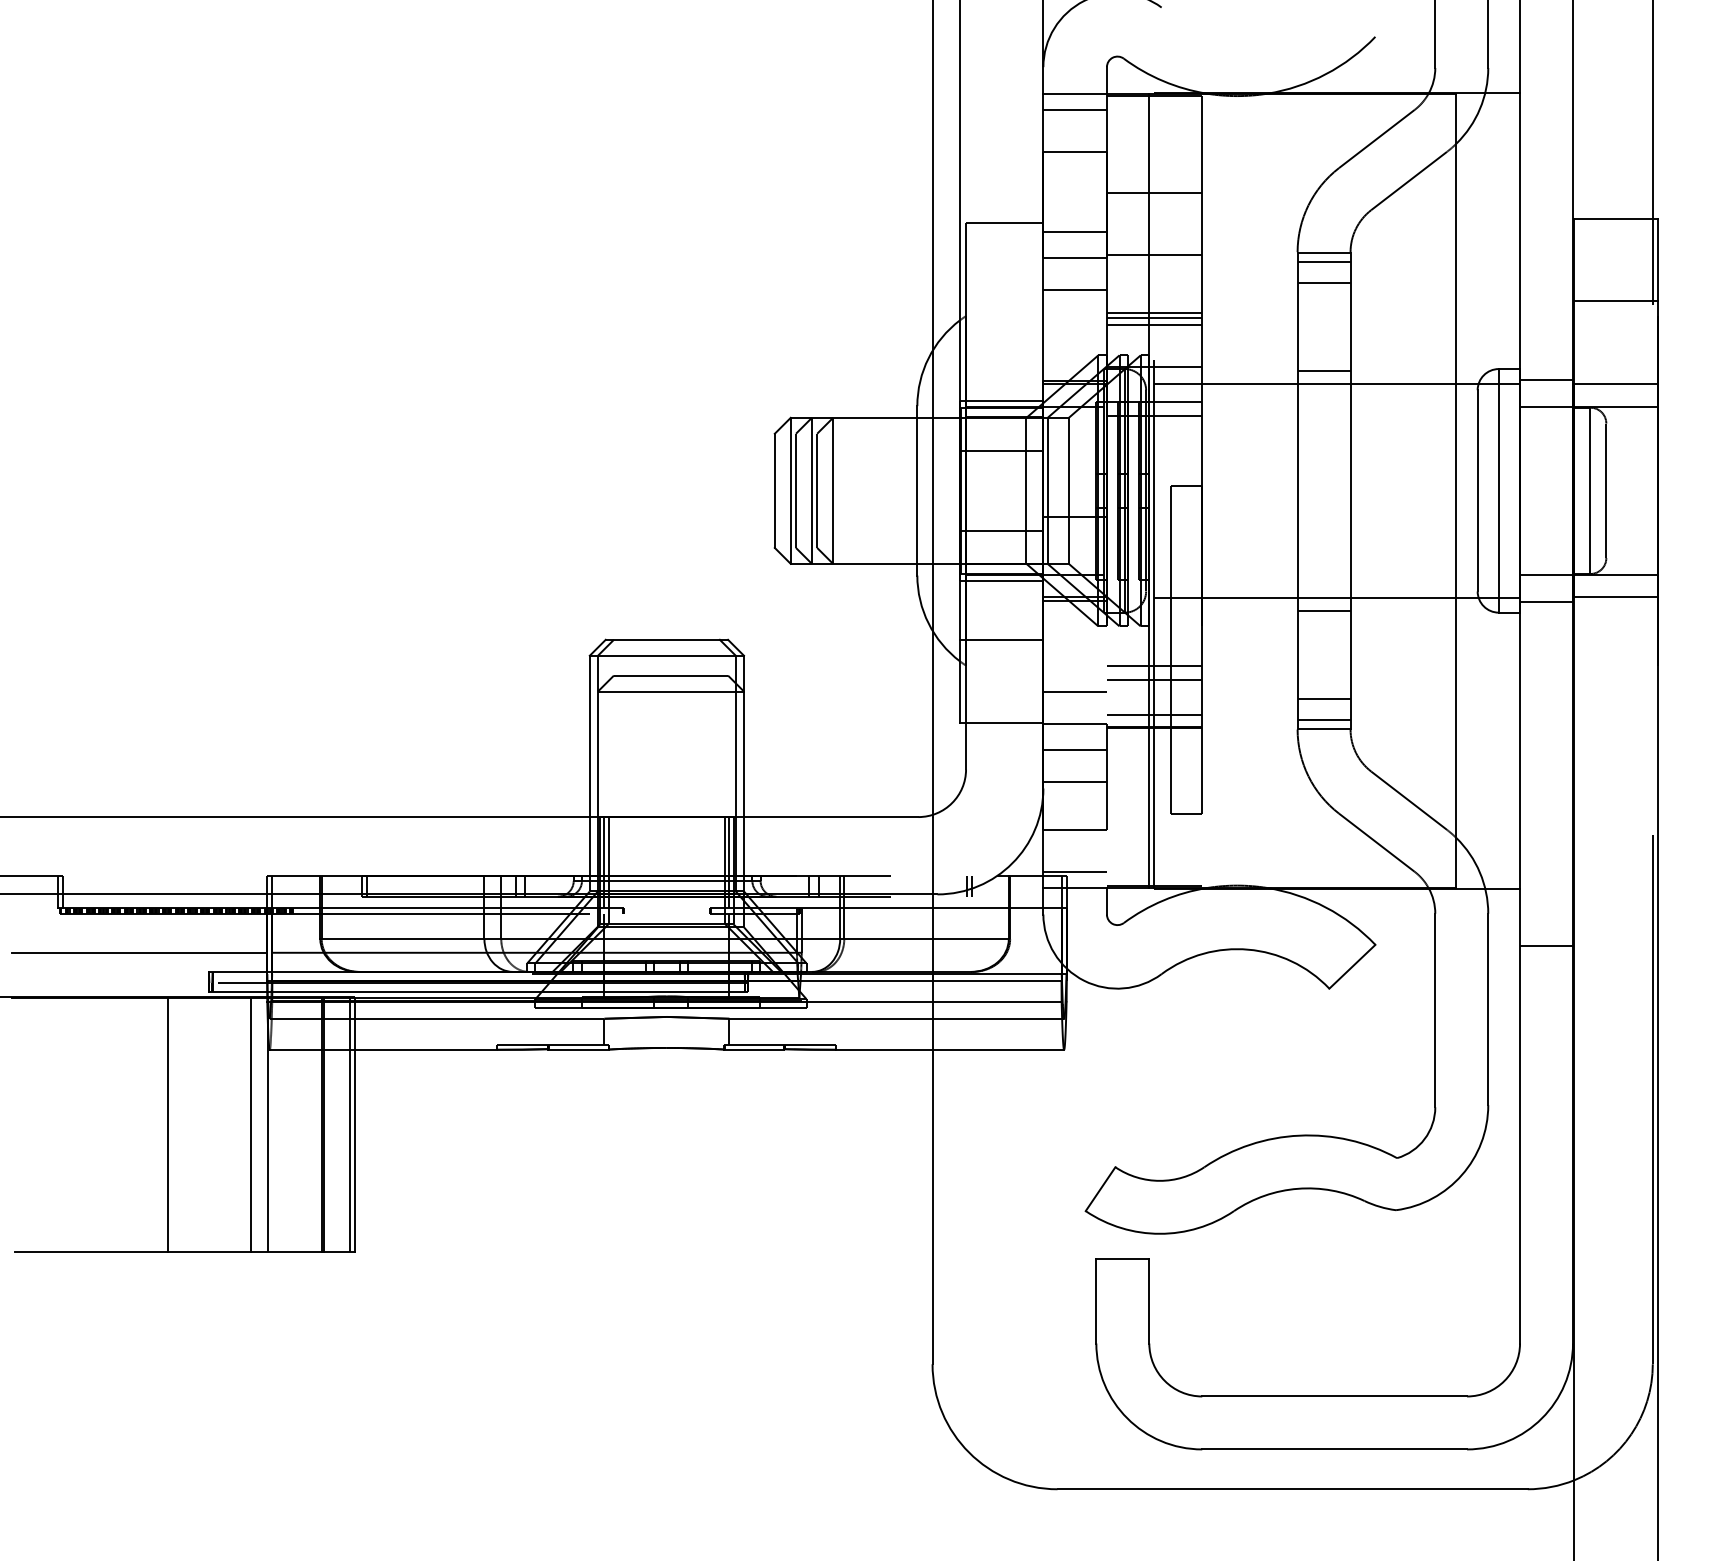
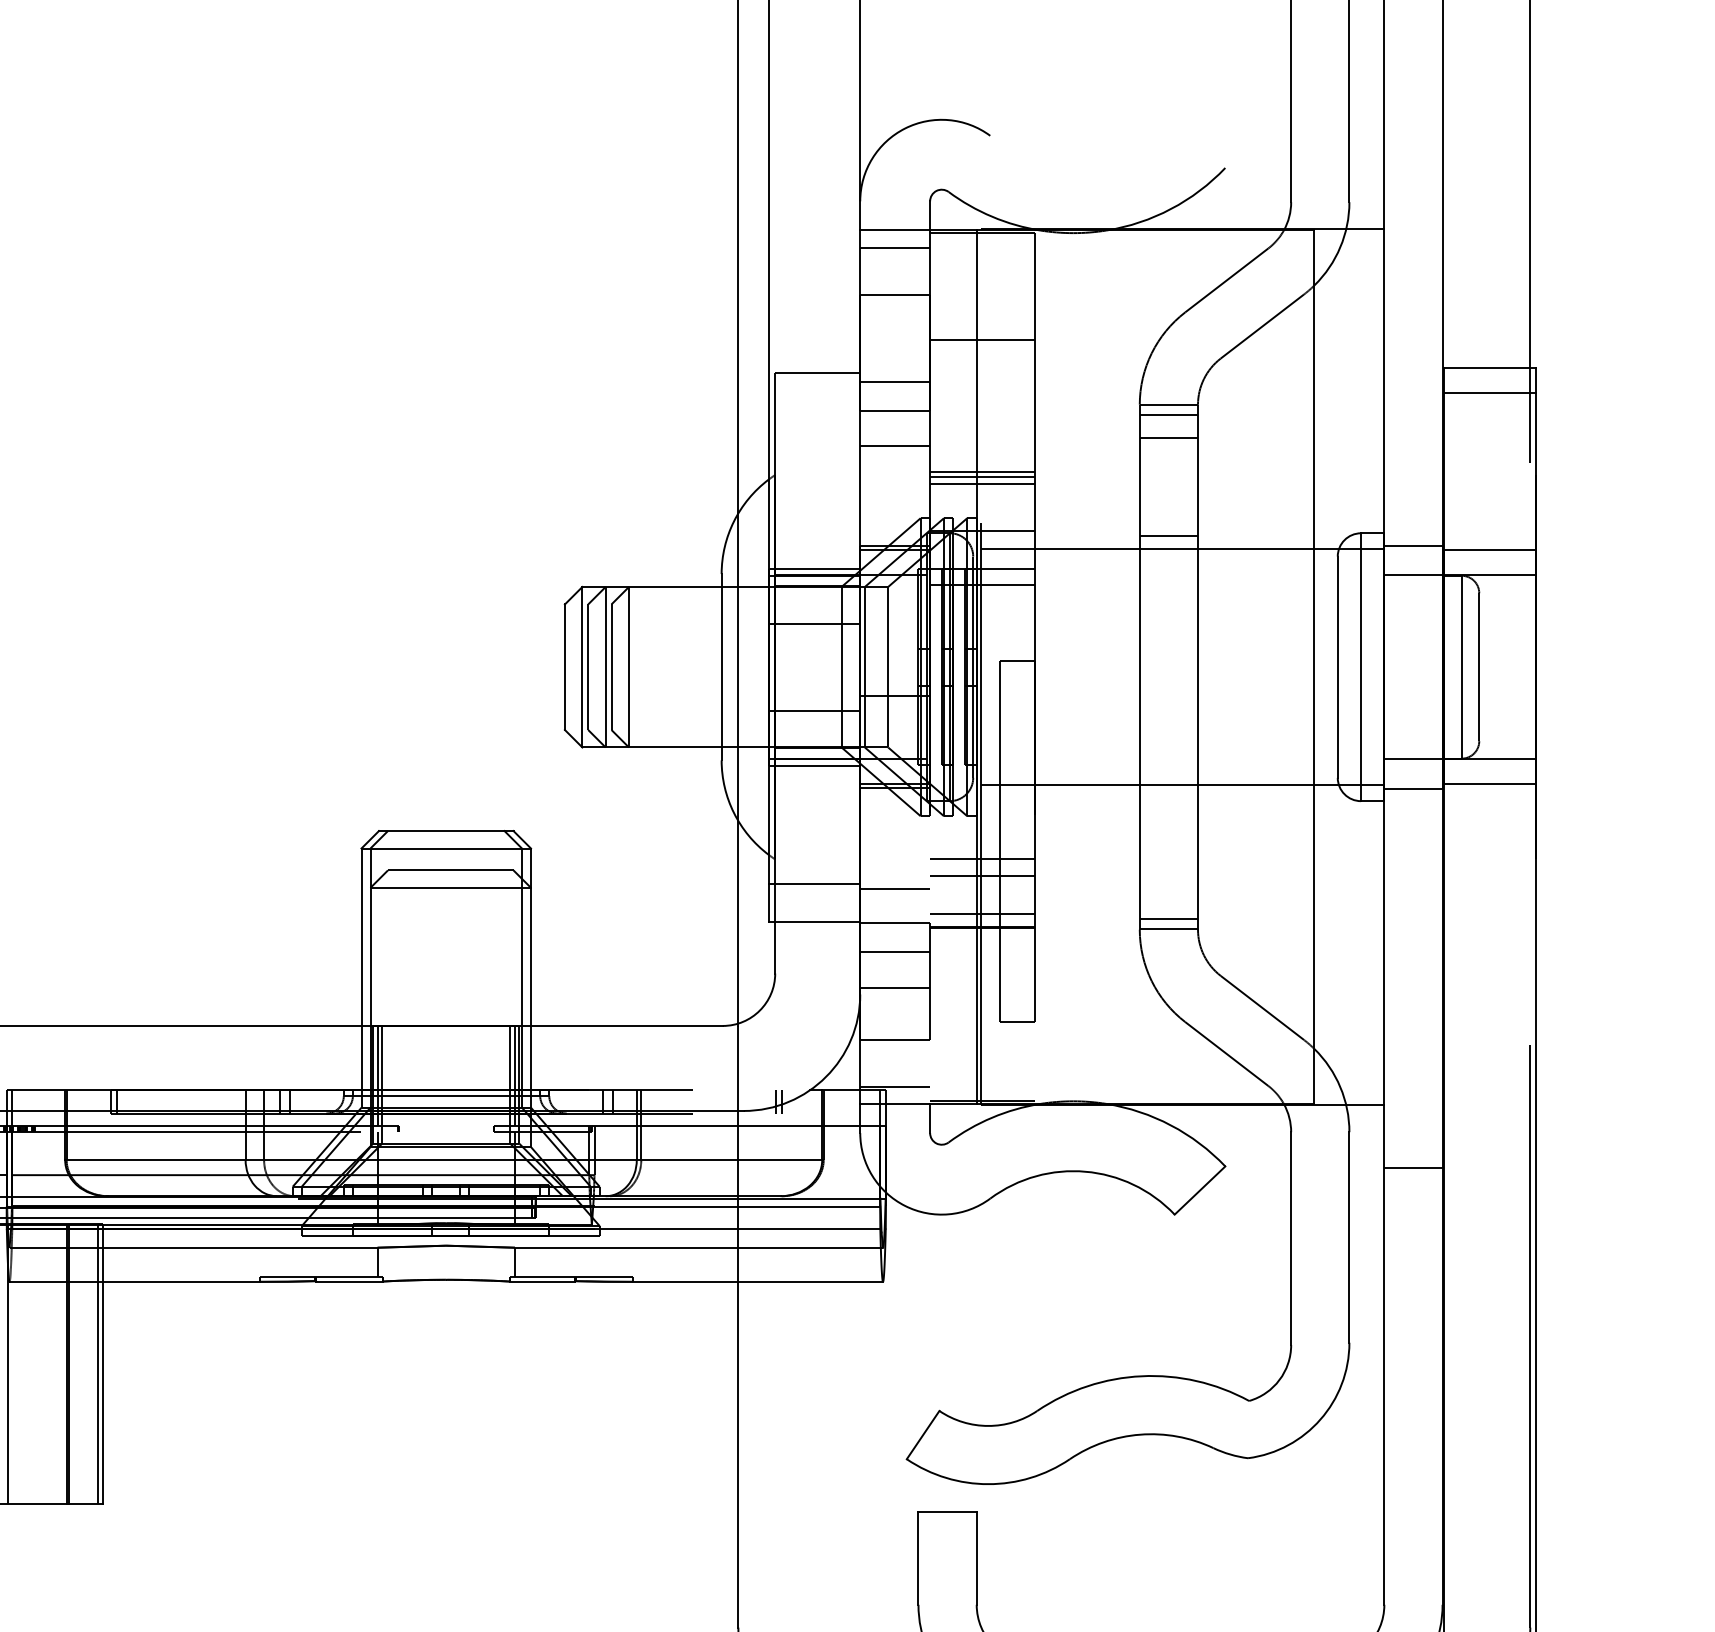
line: (1154, 254) -> (982, 407), removed
line: (1615, 301) -> (1489, 393), moved
line: (1323, 610) -> (1168, 798), removed
line: (1001, 640) -> (814, 884), moved
line: (1323, 698) -> (1168, 895), removed

